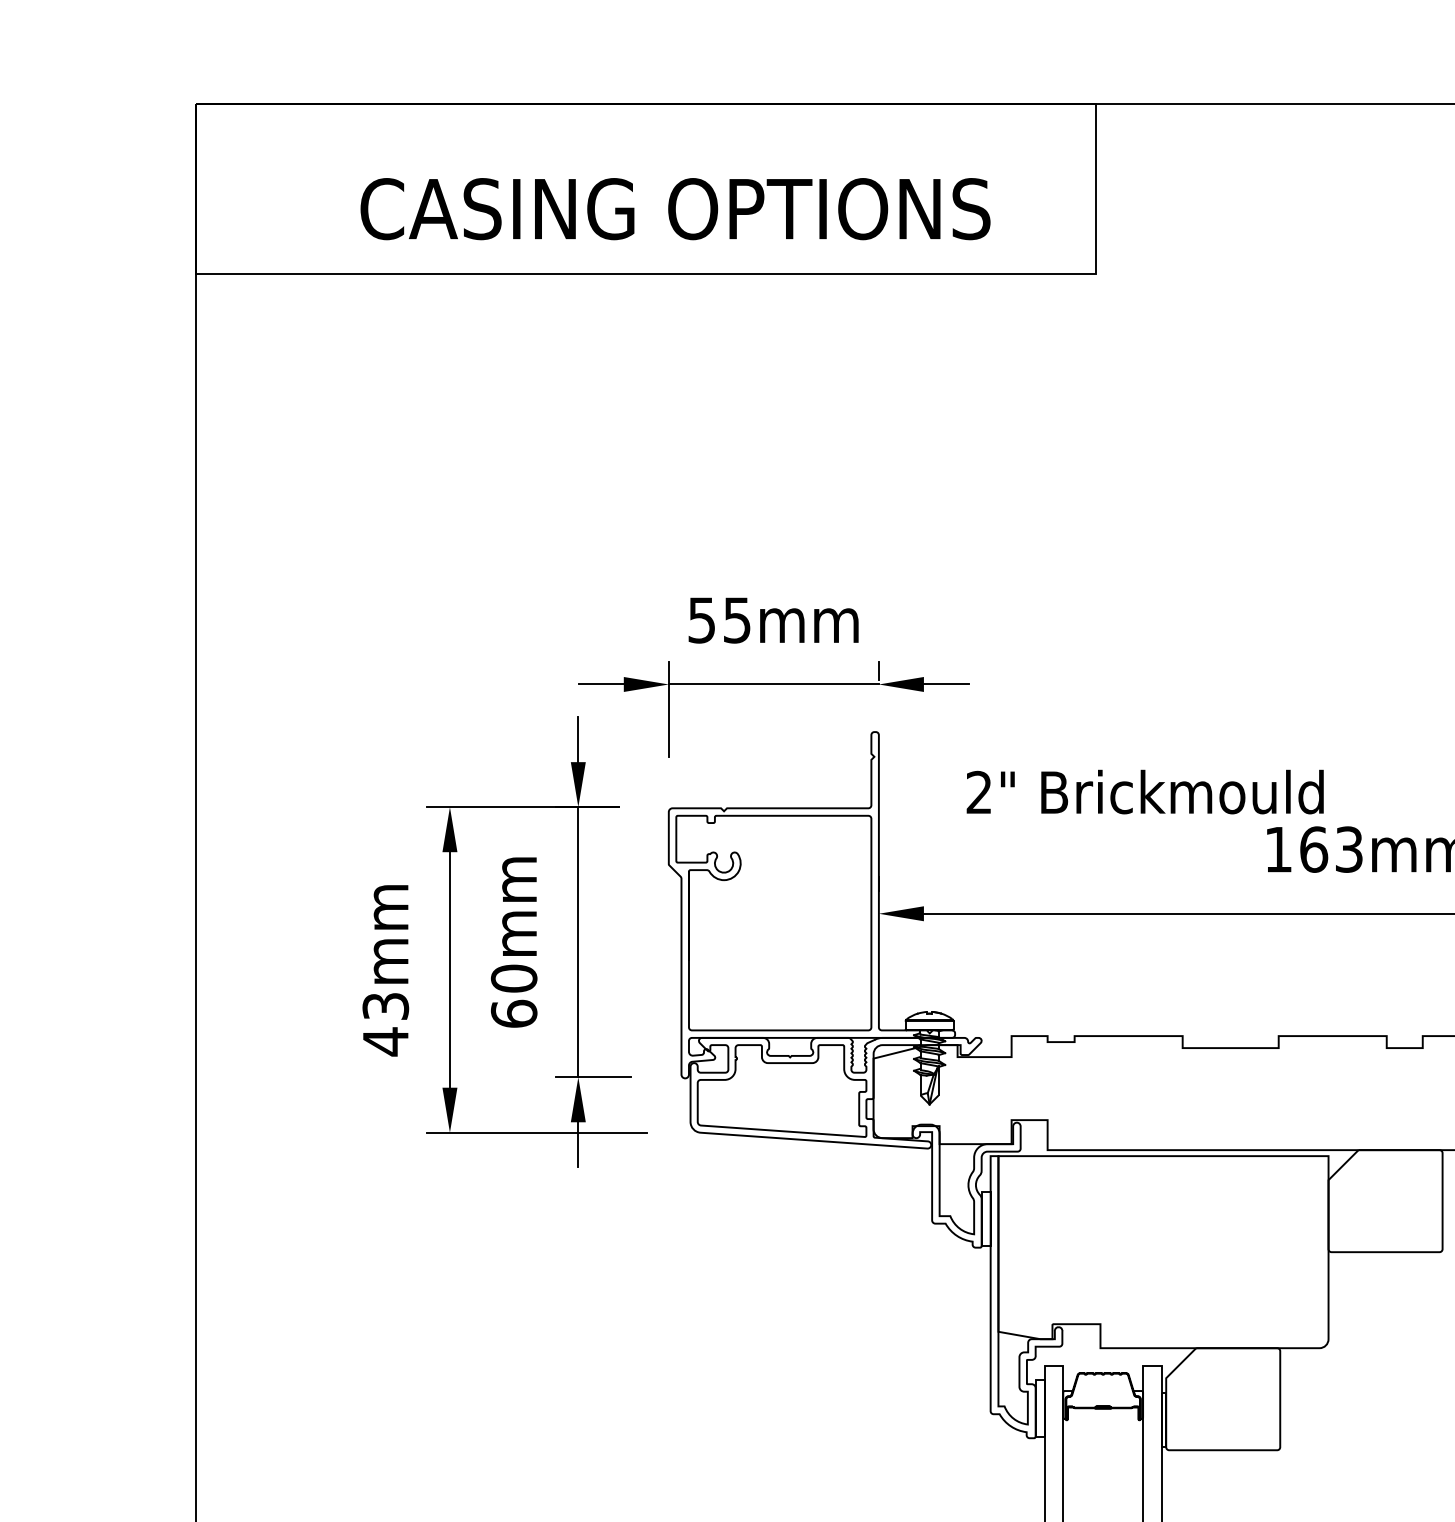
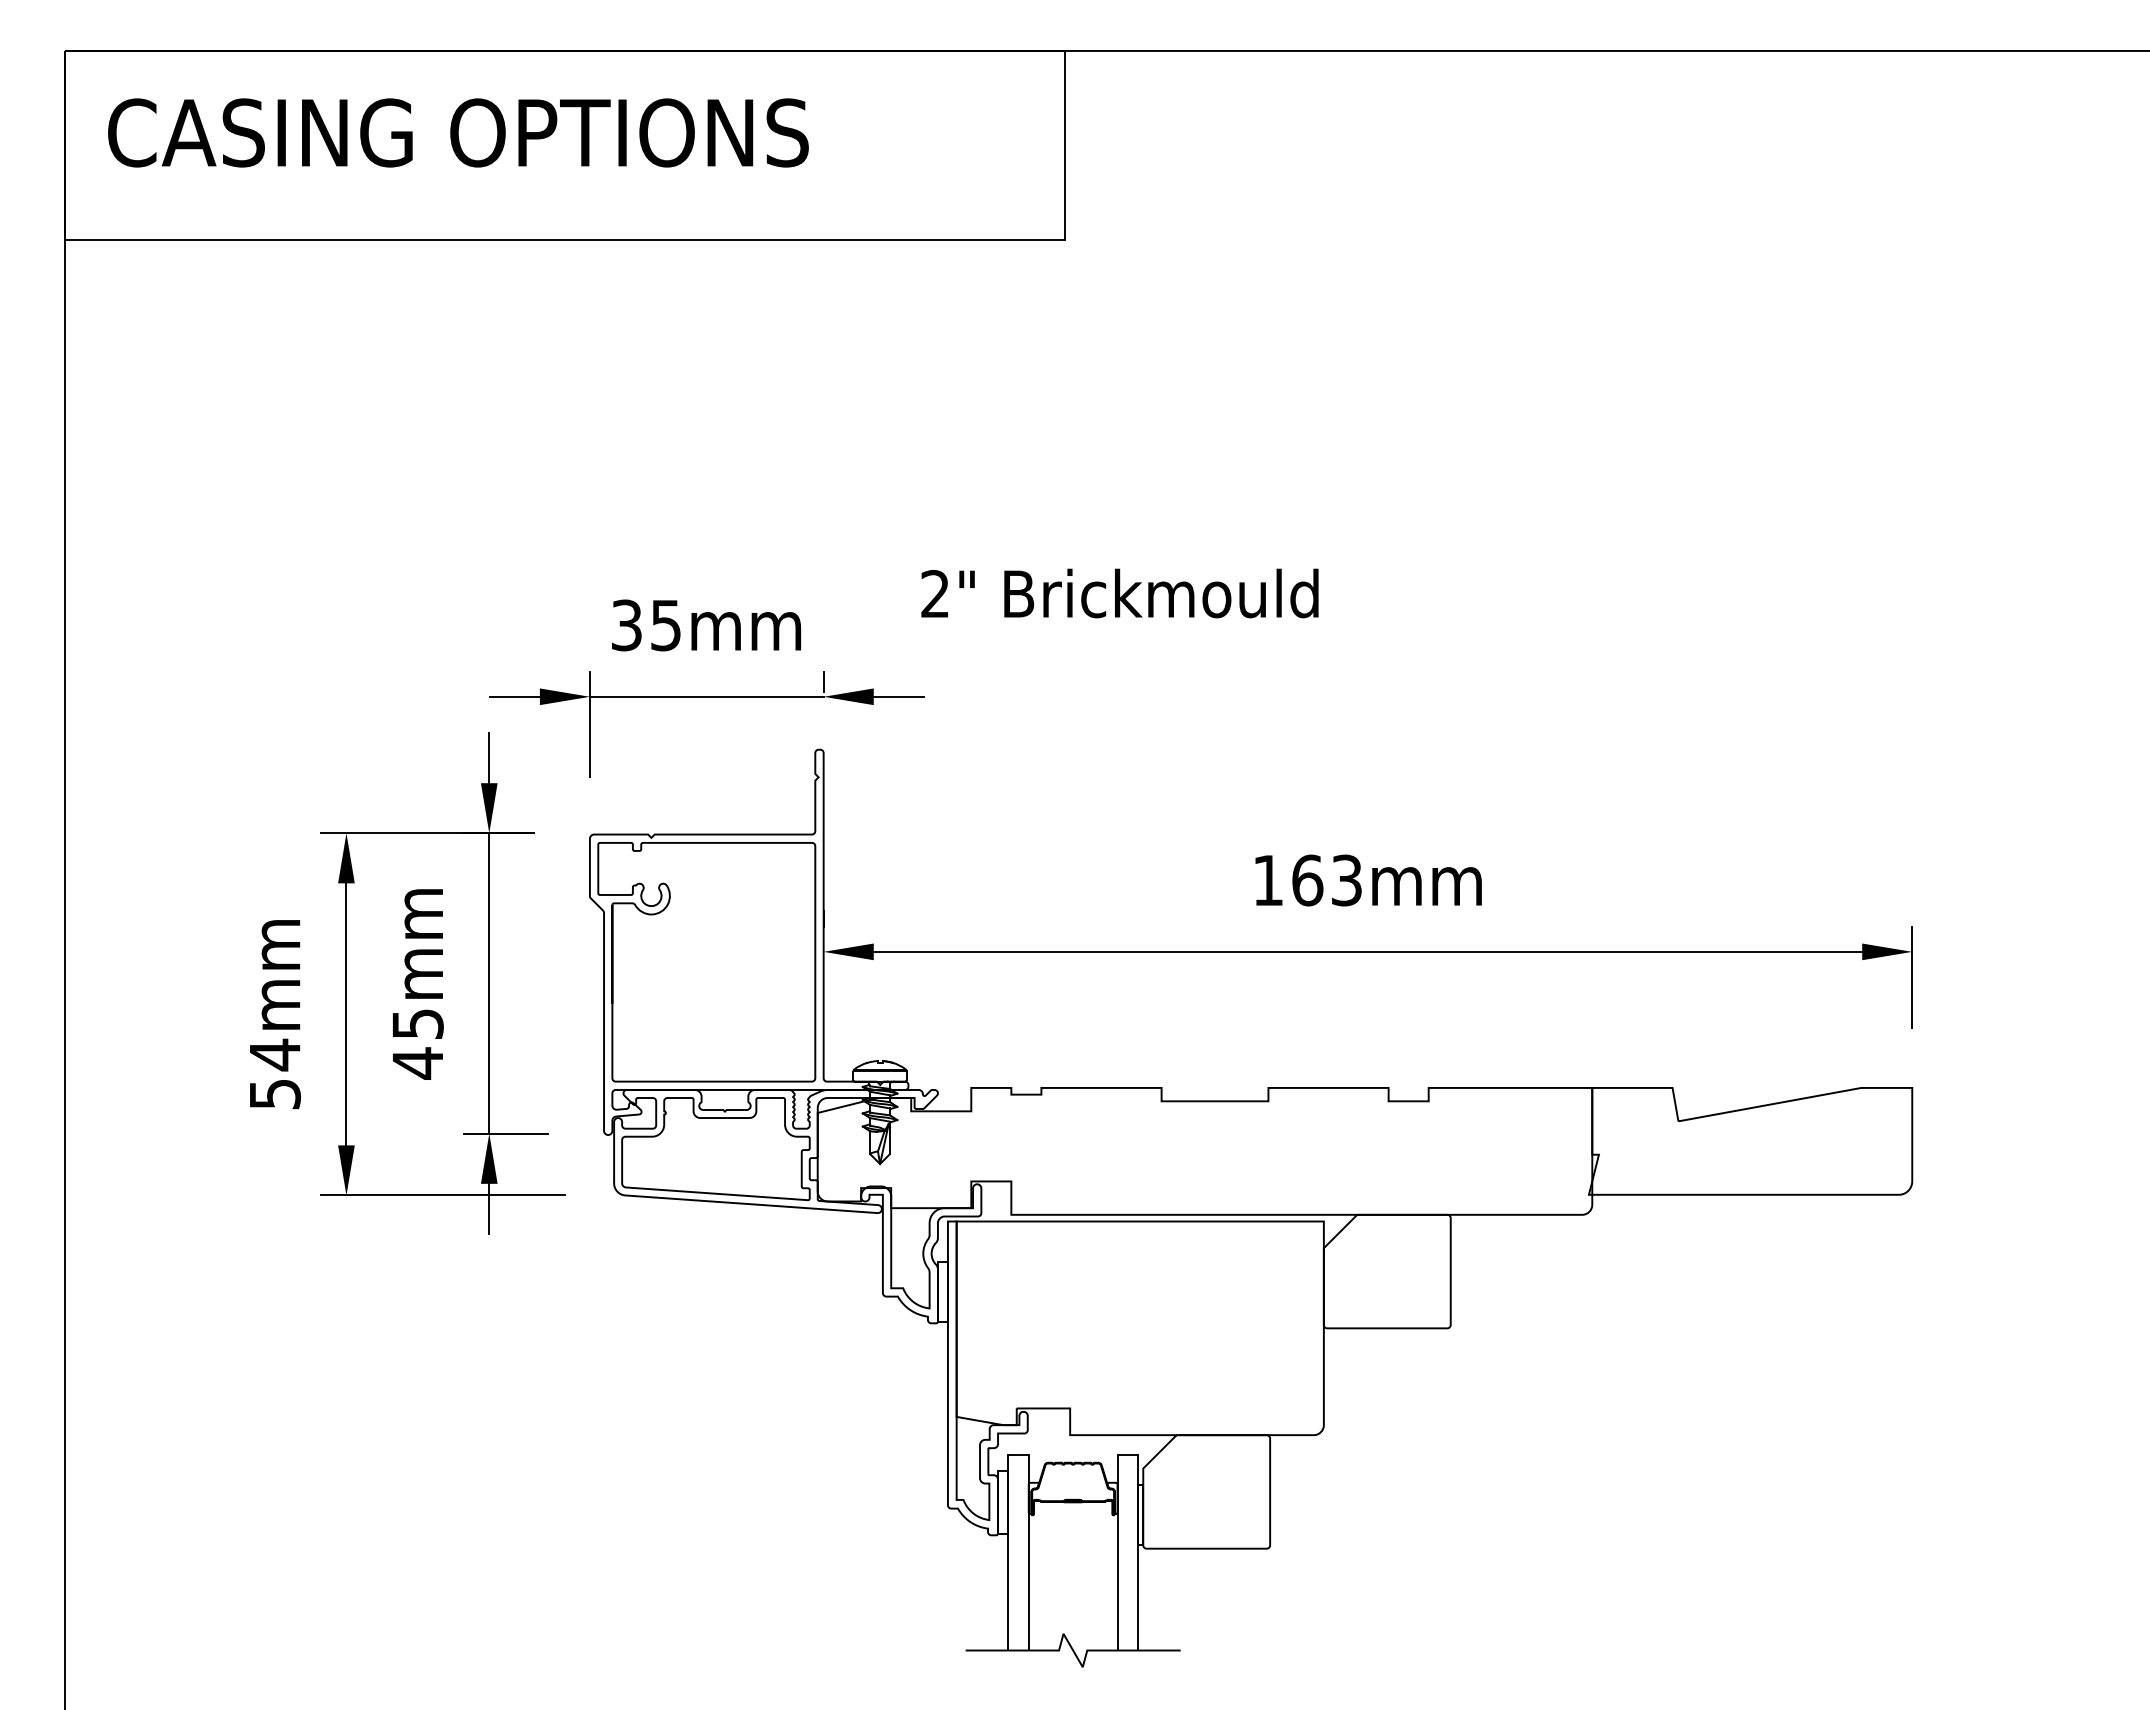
text: (675, 208) -> (458, 132), moved
text: (701, 619) -> (626, 624), 55mm -> 35mm
text: (1144, 792) -> (1119, 593), moved
text: (513, 996) -> (417, 1043), 60mm -> 45mm
text: (386, 1024) -> (275, 1074), 43mm -> 54mm

